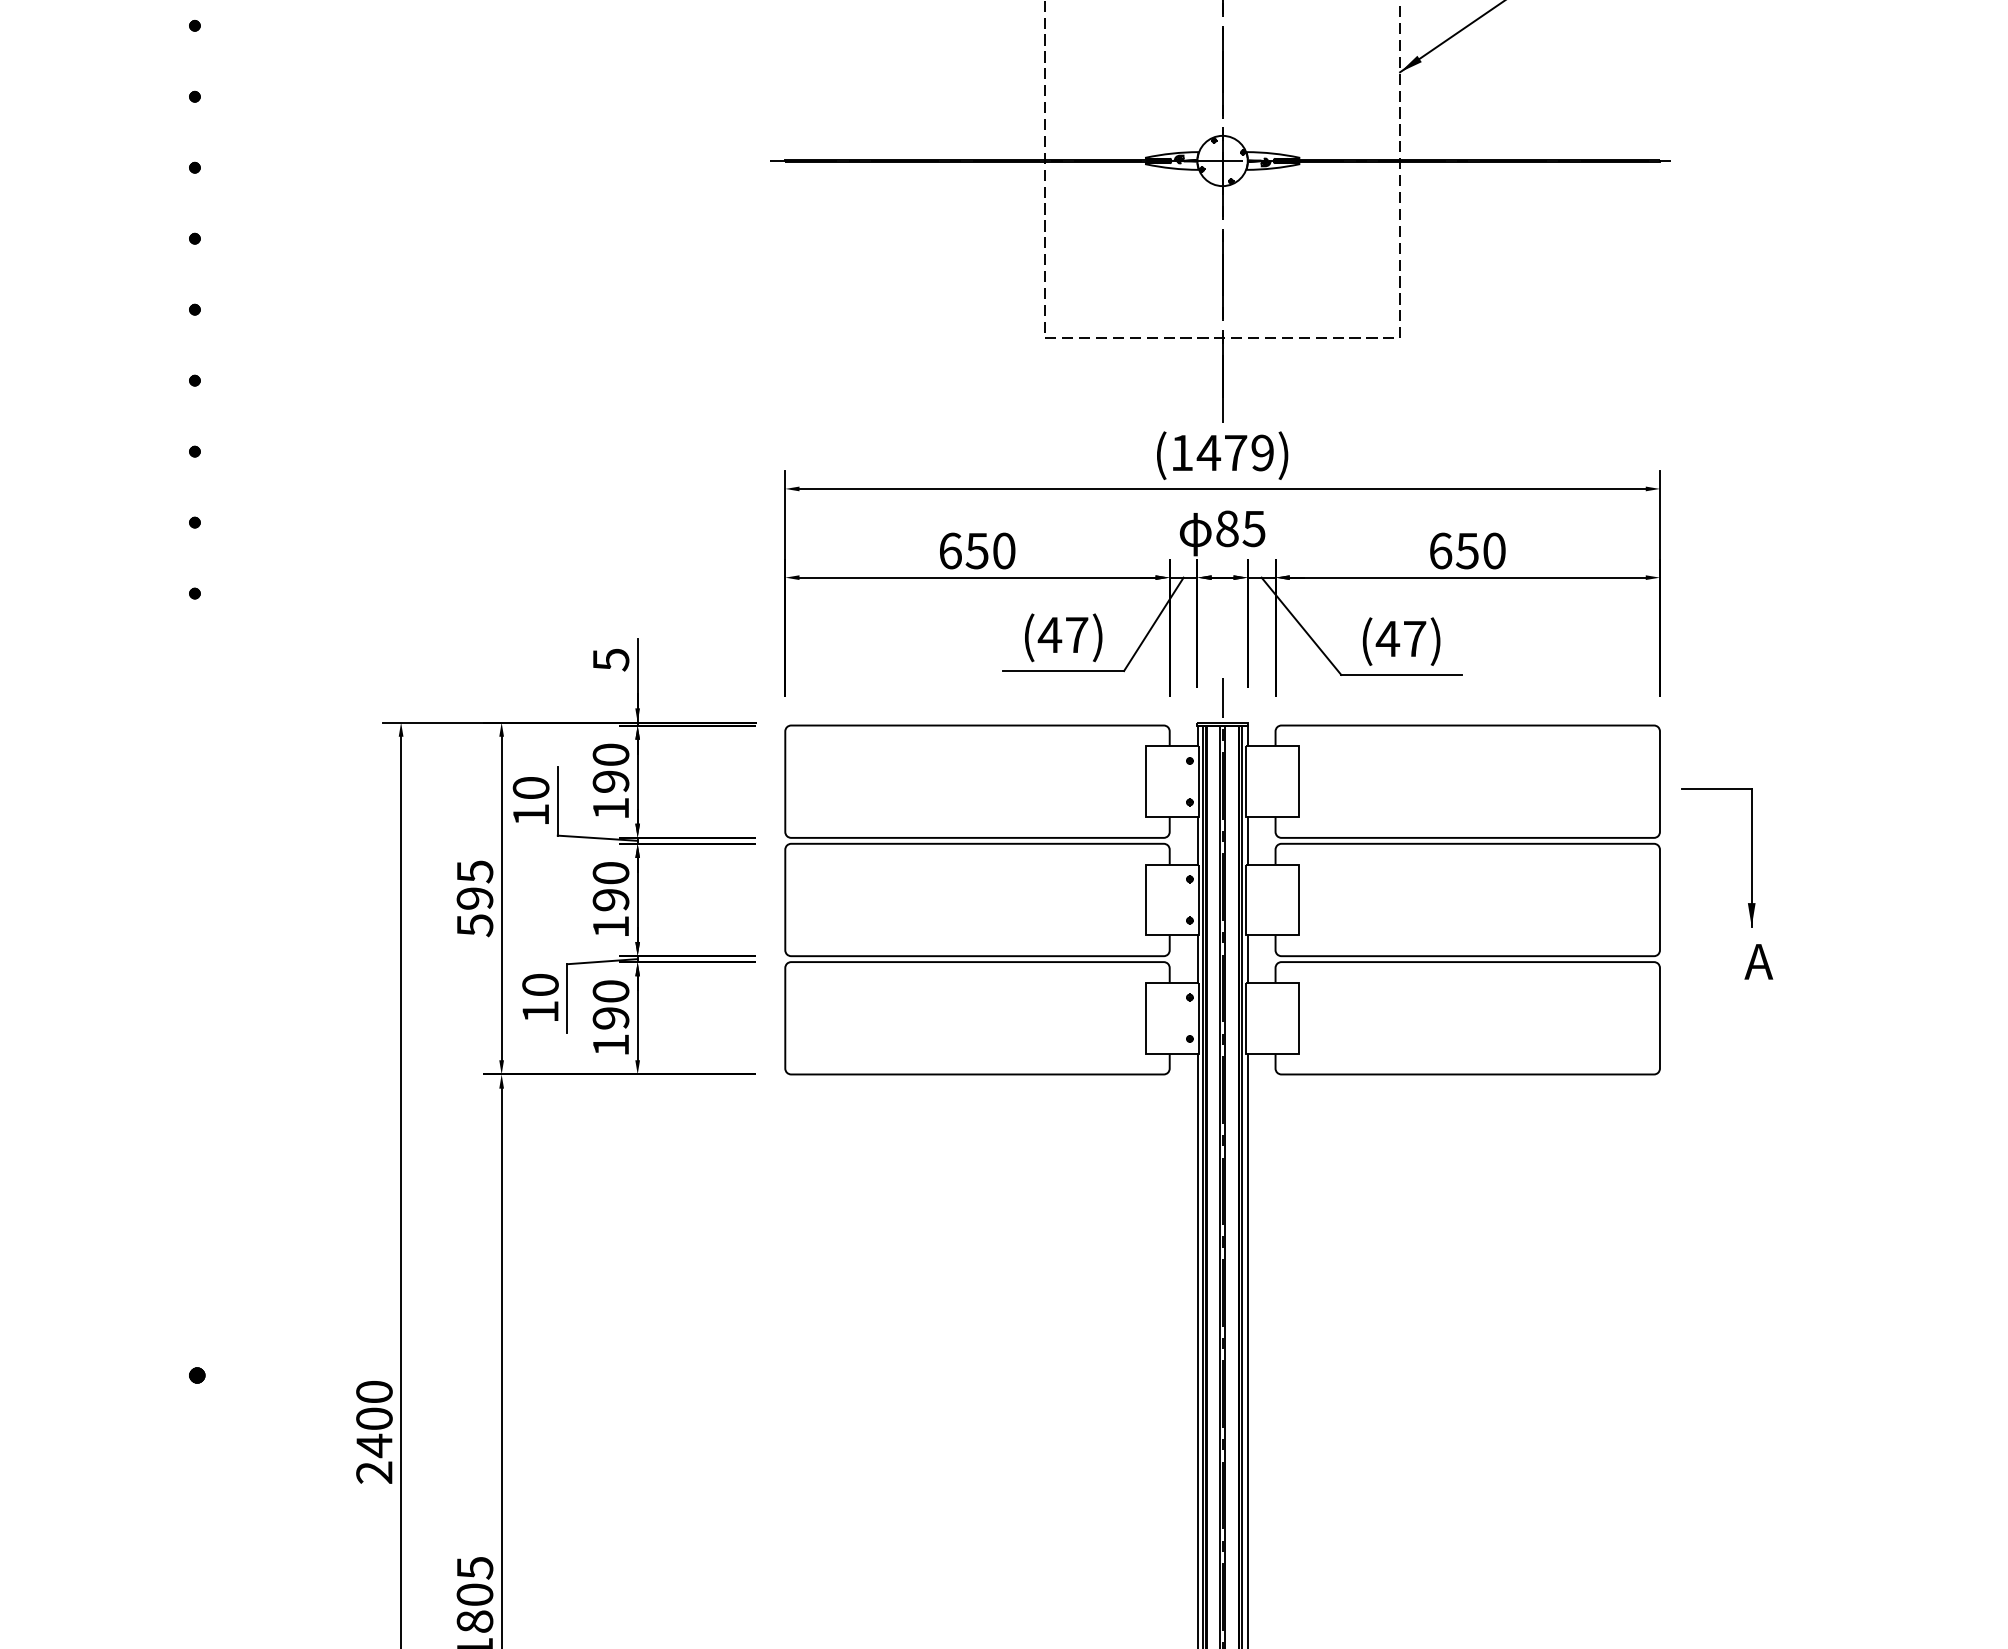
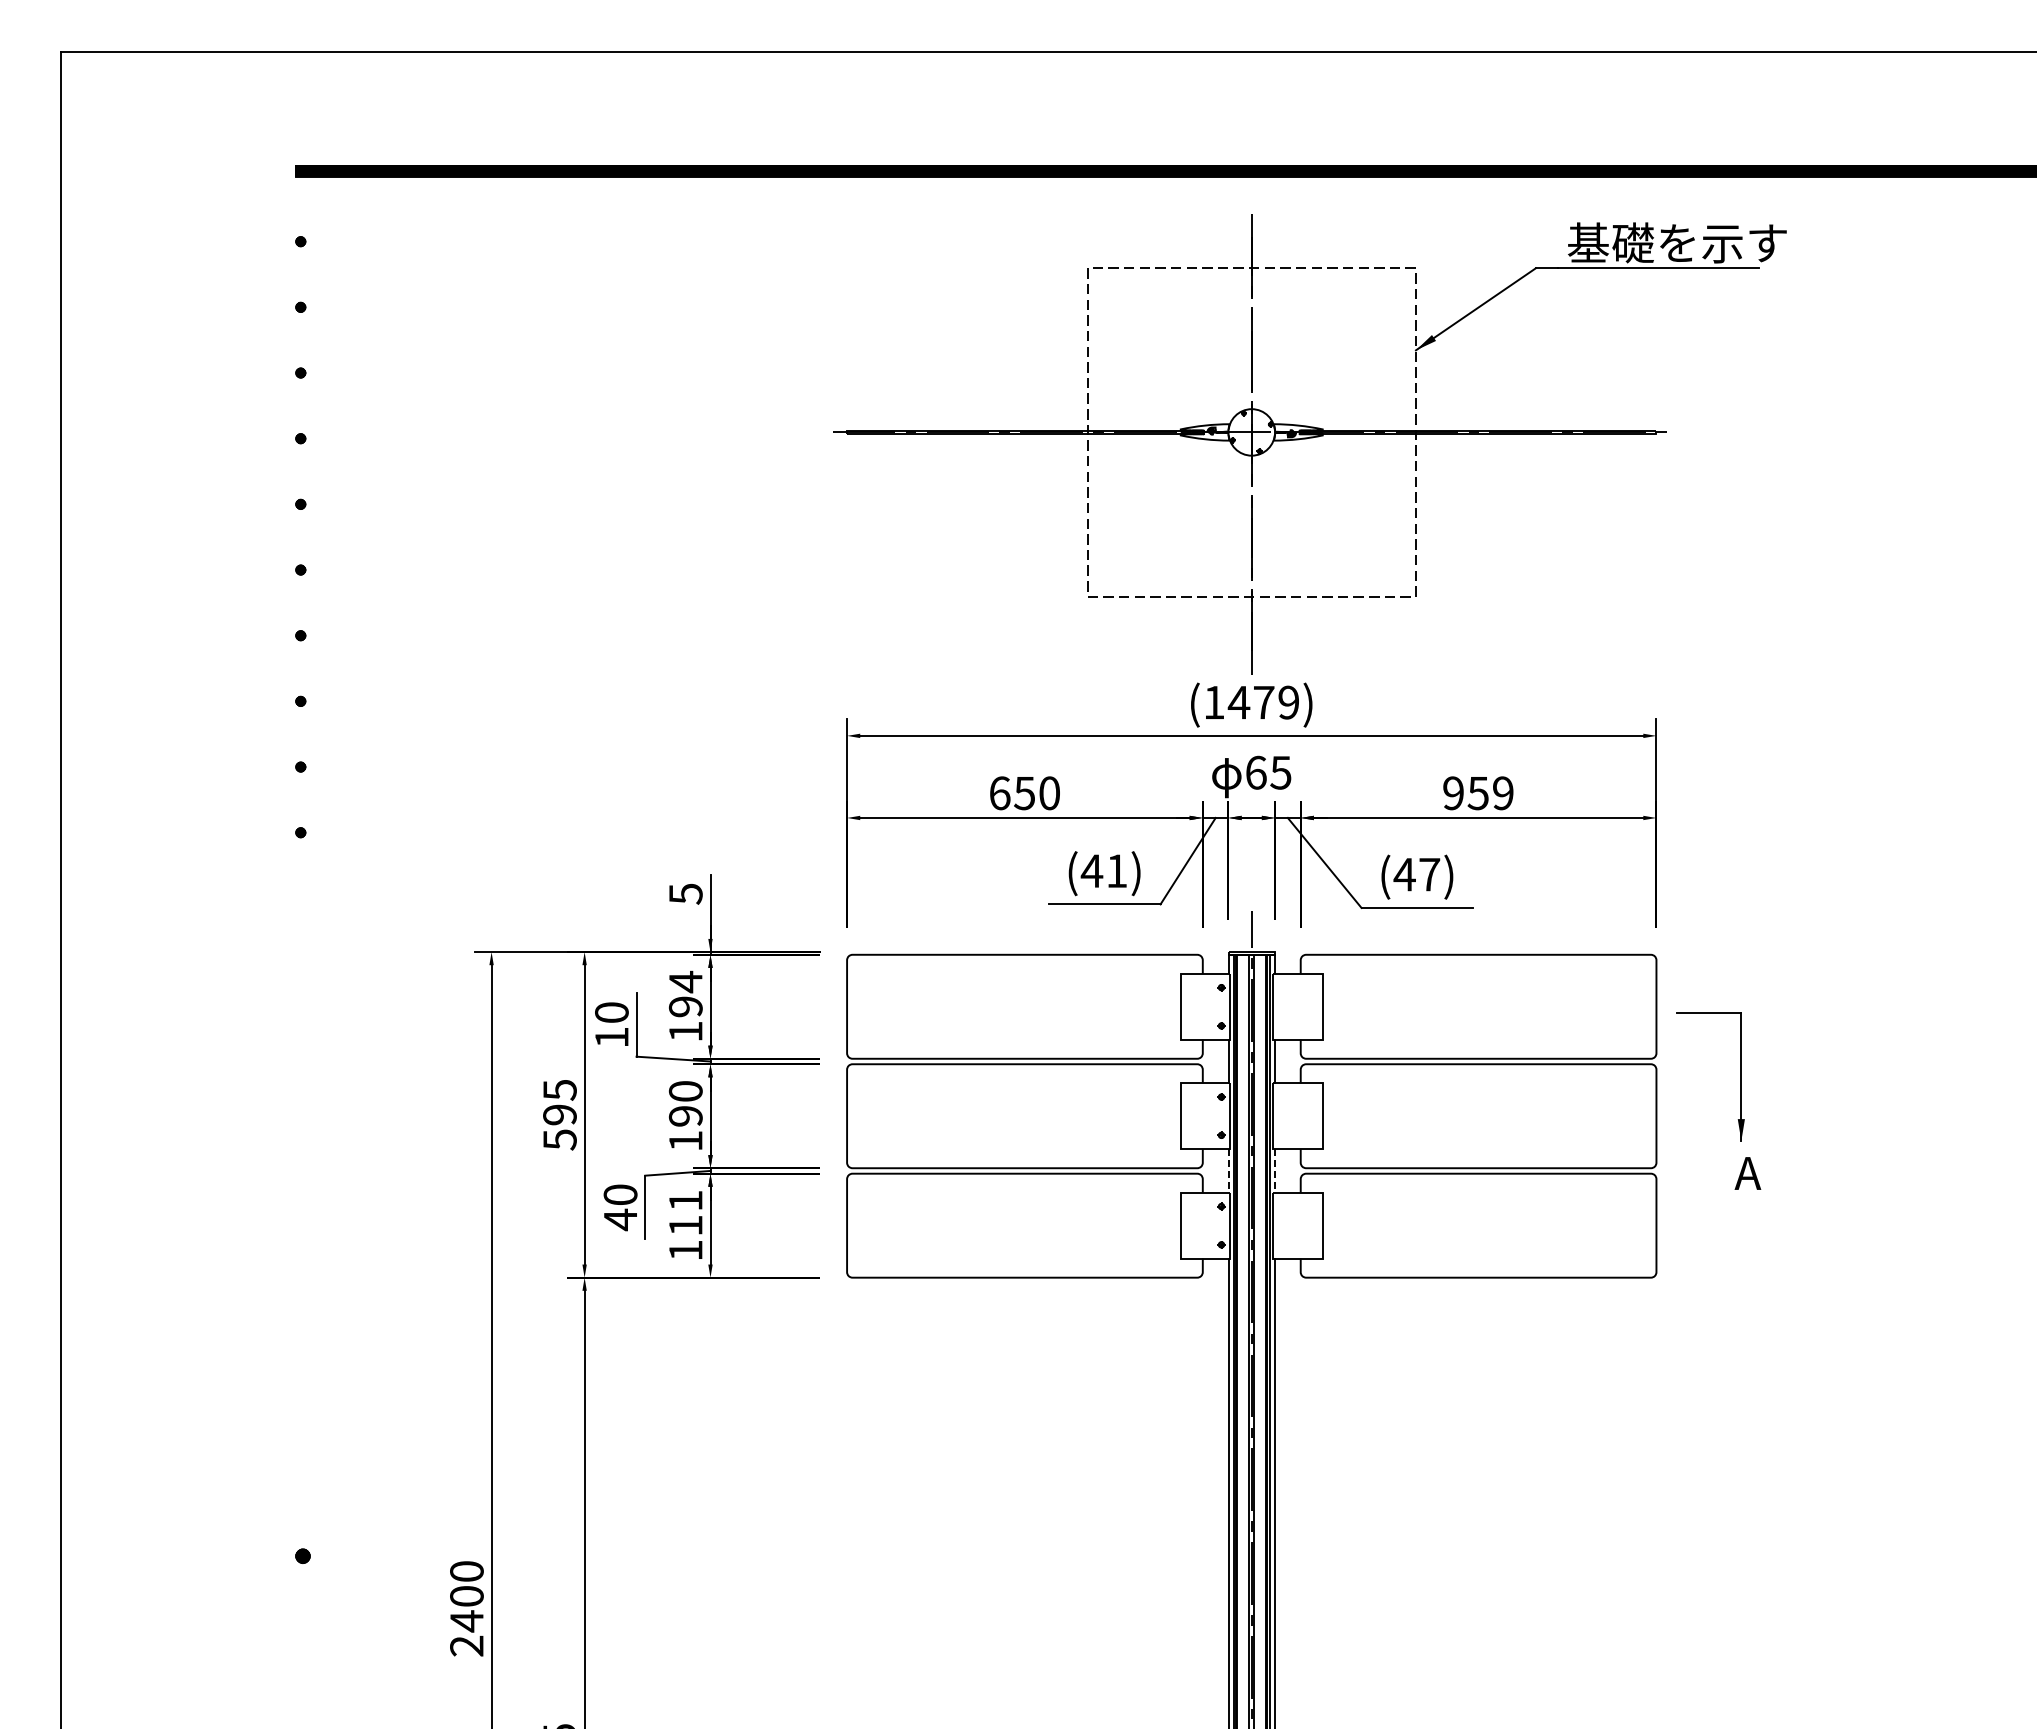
text: (1227, 528) -> (1256, 772), 85 -> 65
text: (1467, 551) -> (1478, 793), 650 -> 959
text: (1076, 634) -> (1116, 870), (47) -> (41)
text: (610, 754) -> (685, 981), 190 -> 194
line: (1197, 958) -> (1228, 1170), solid -> dashed
line: (1247, 958) -> (1274, 1170), solid -> dashed
text: (610, 1005) -> (685, 1213), 190 -> 111
text: (540, 1011) -> (620, 1219), 10 -> 40

